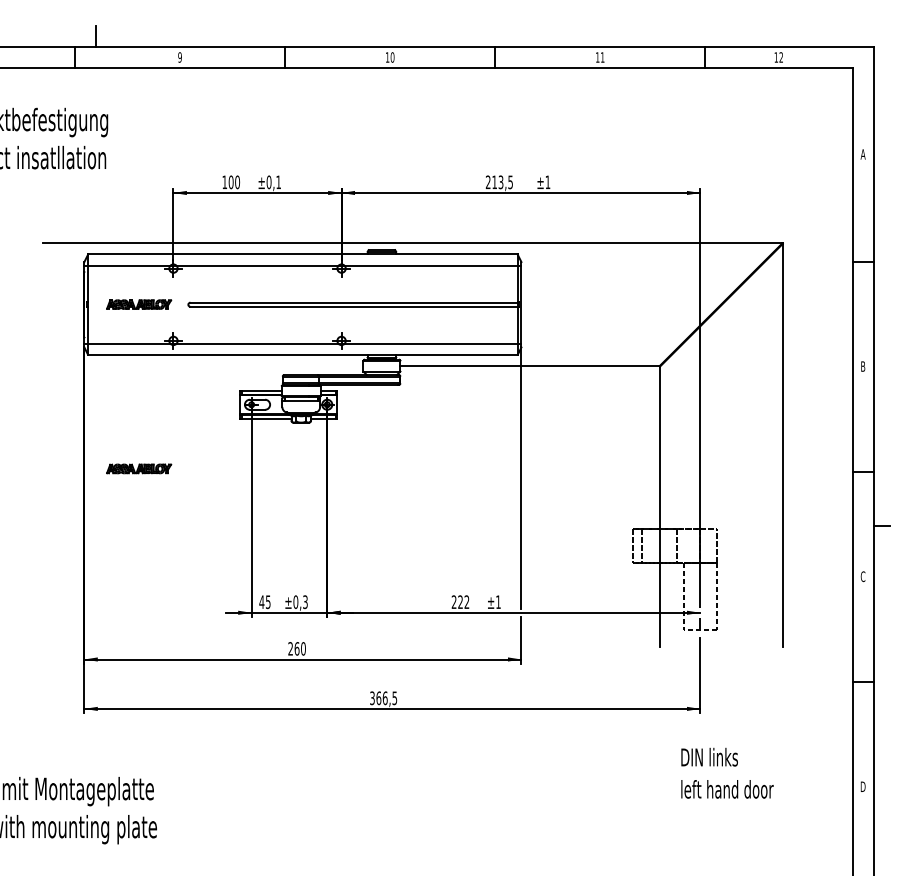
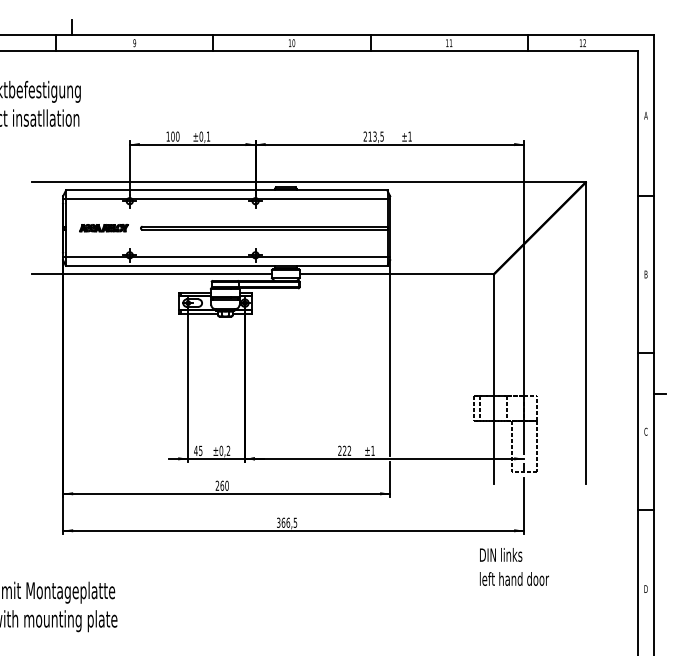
line: (202, 366) -> (151, 274), added
part: (138, 469) -> (103, 351), removed
text: (305, 601) -> (228, 450), ±0,3 -> ±0,2
text: (727, 772) -> (514, 566), moved

